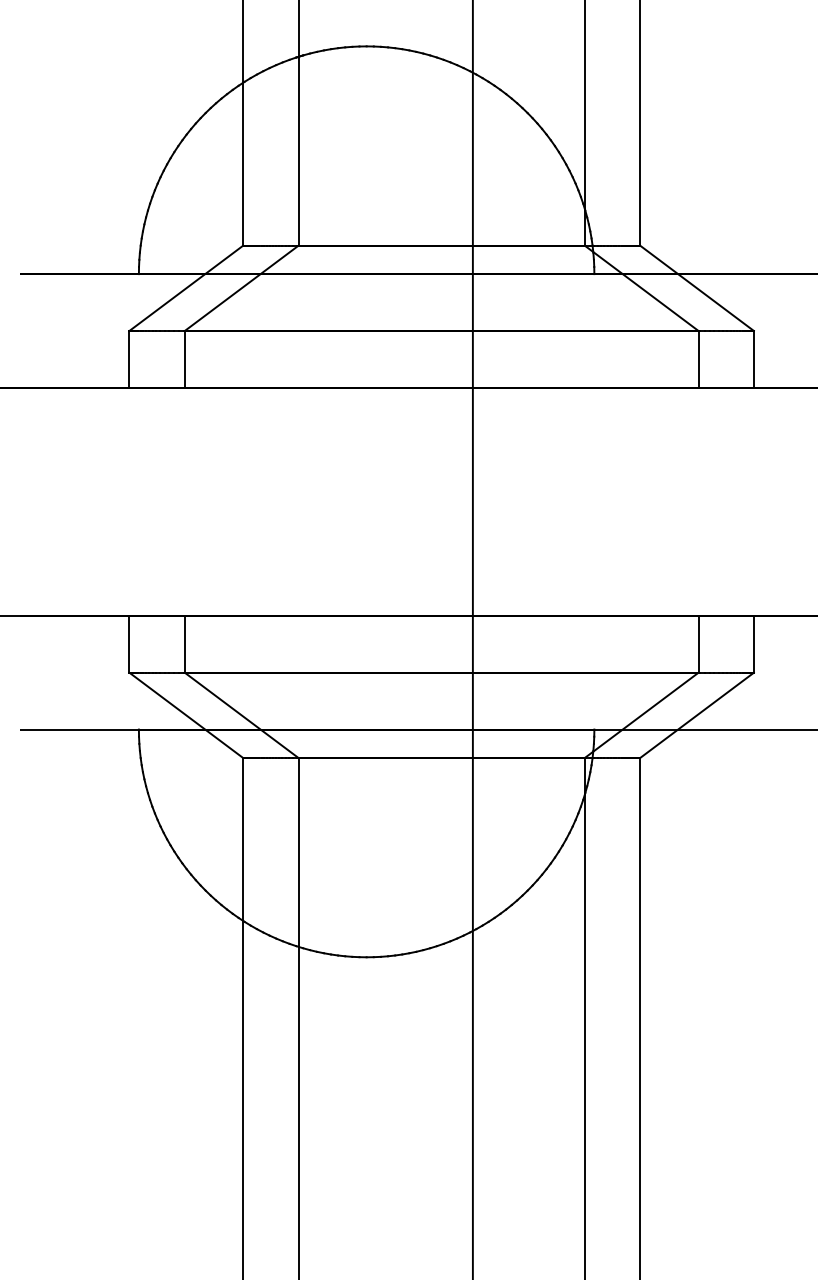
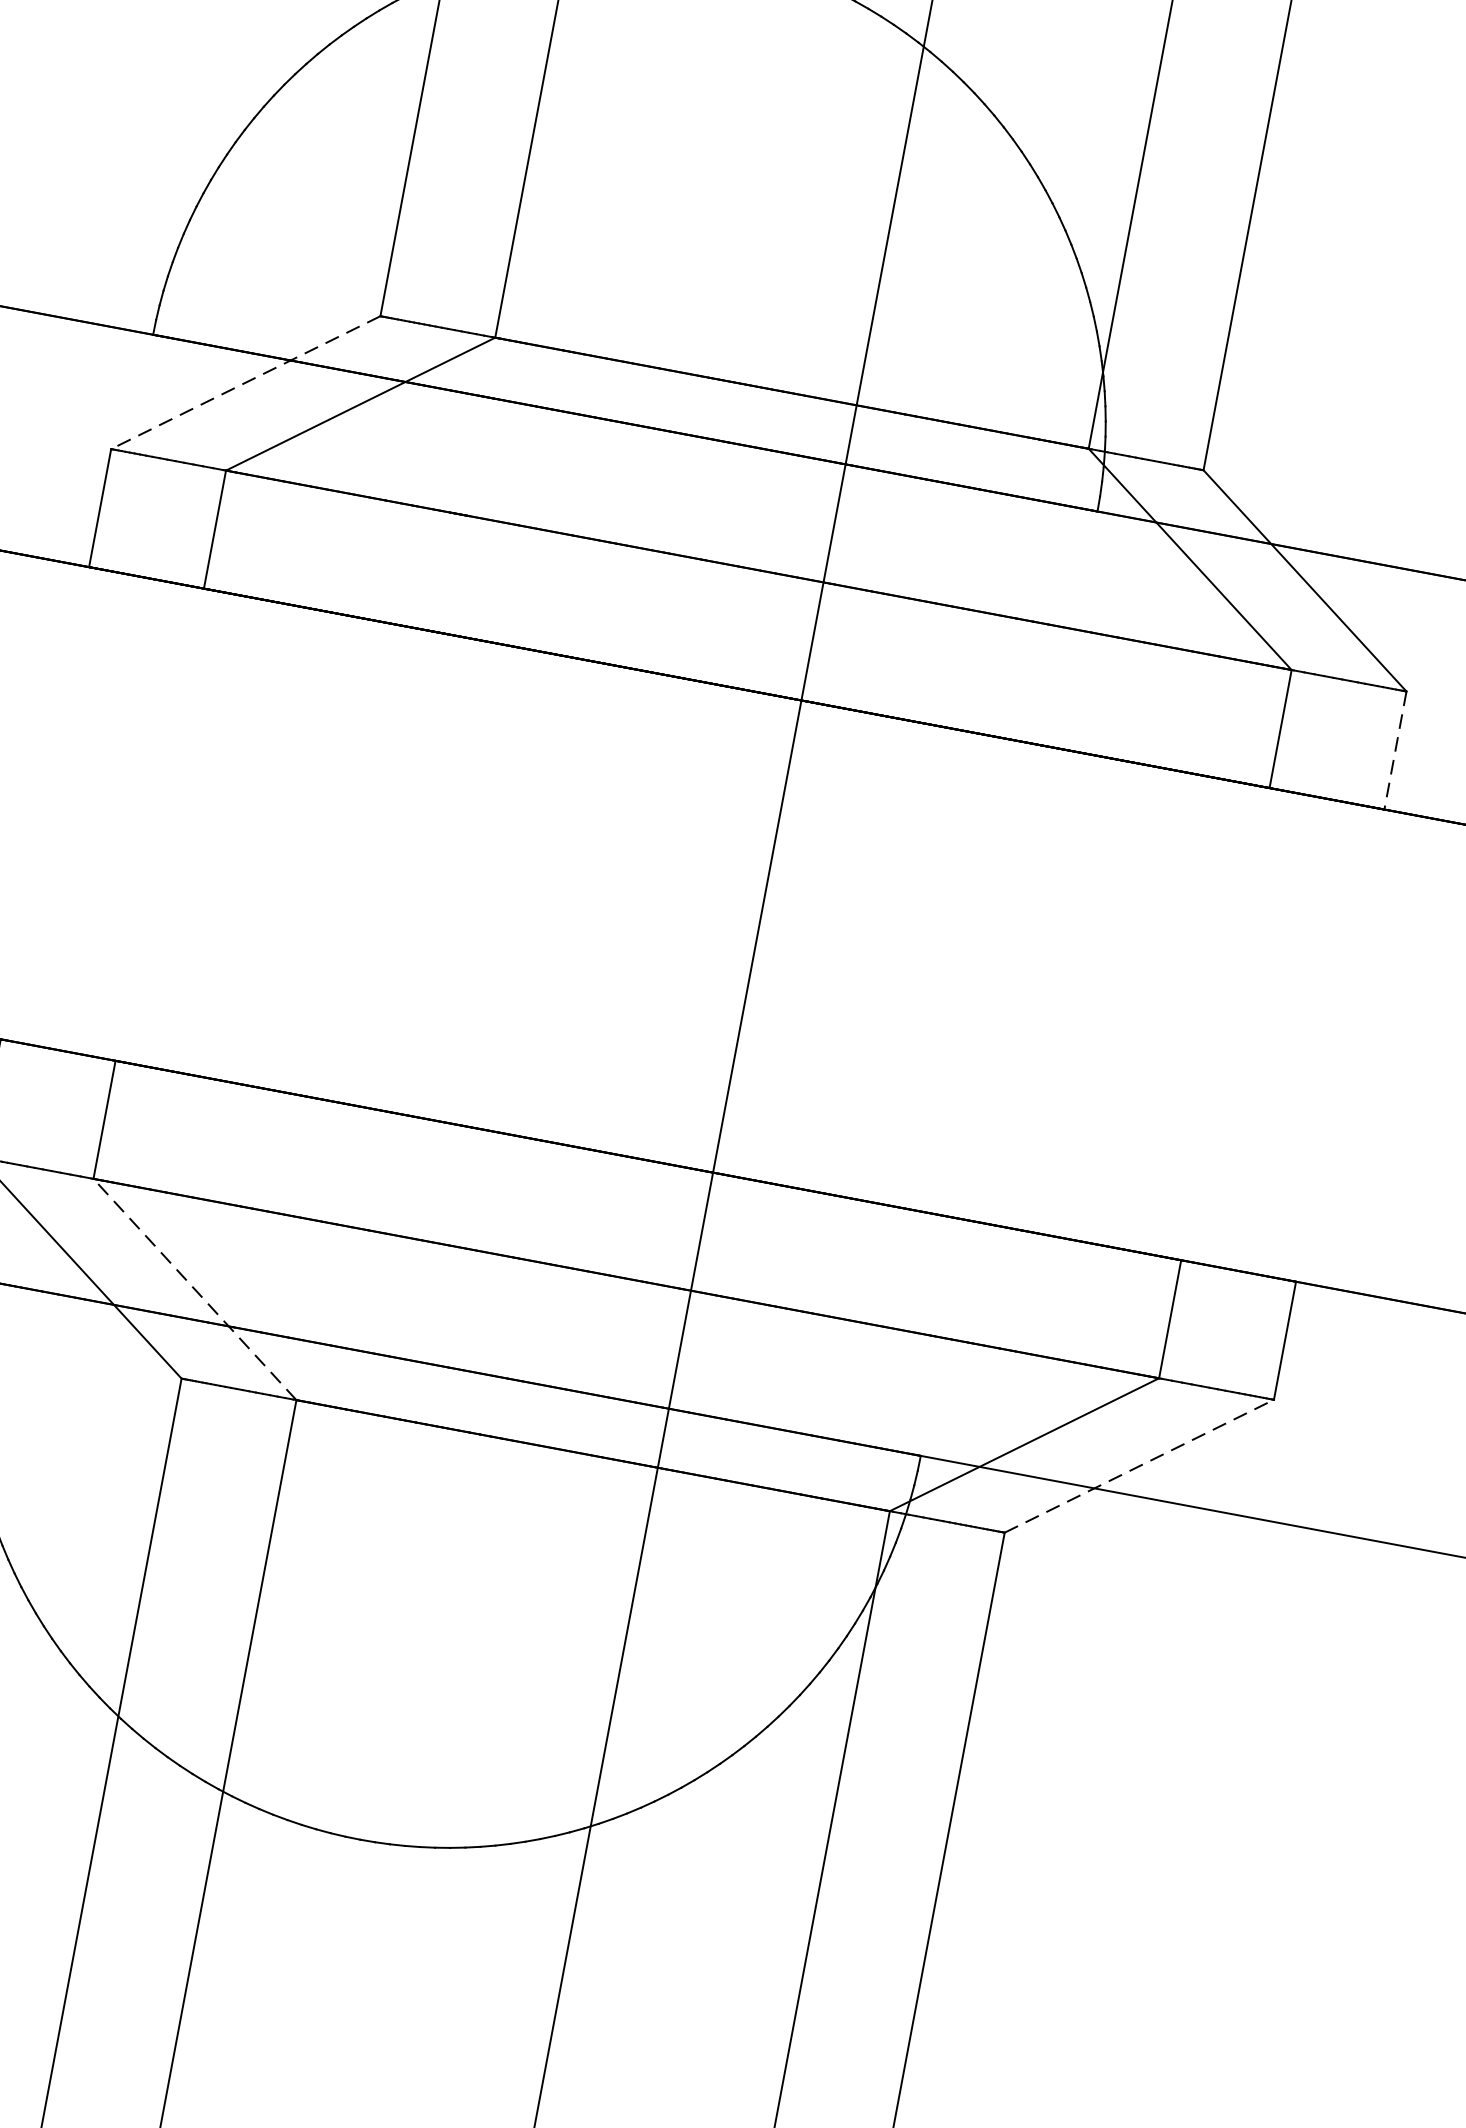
line: (185, 288) -> (244, 382), solid -> dashed
line: (754, 360) -> (1396, 752), solid -> dashed
line: (241, 715) -> (194, 1289), solid -> dashed
line: (697, 715) -> (1140, 1466), solid -> dashed

